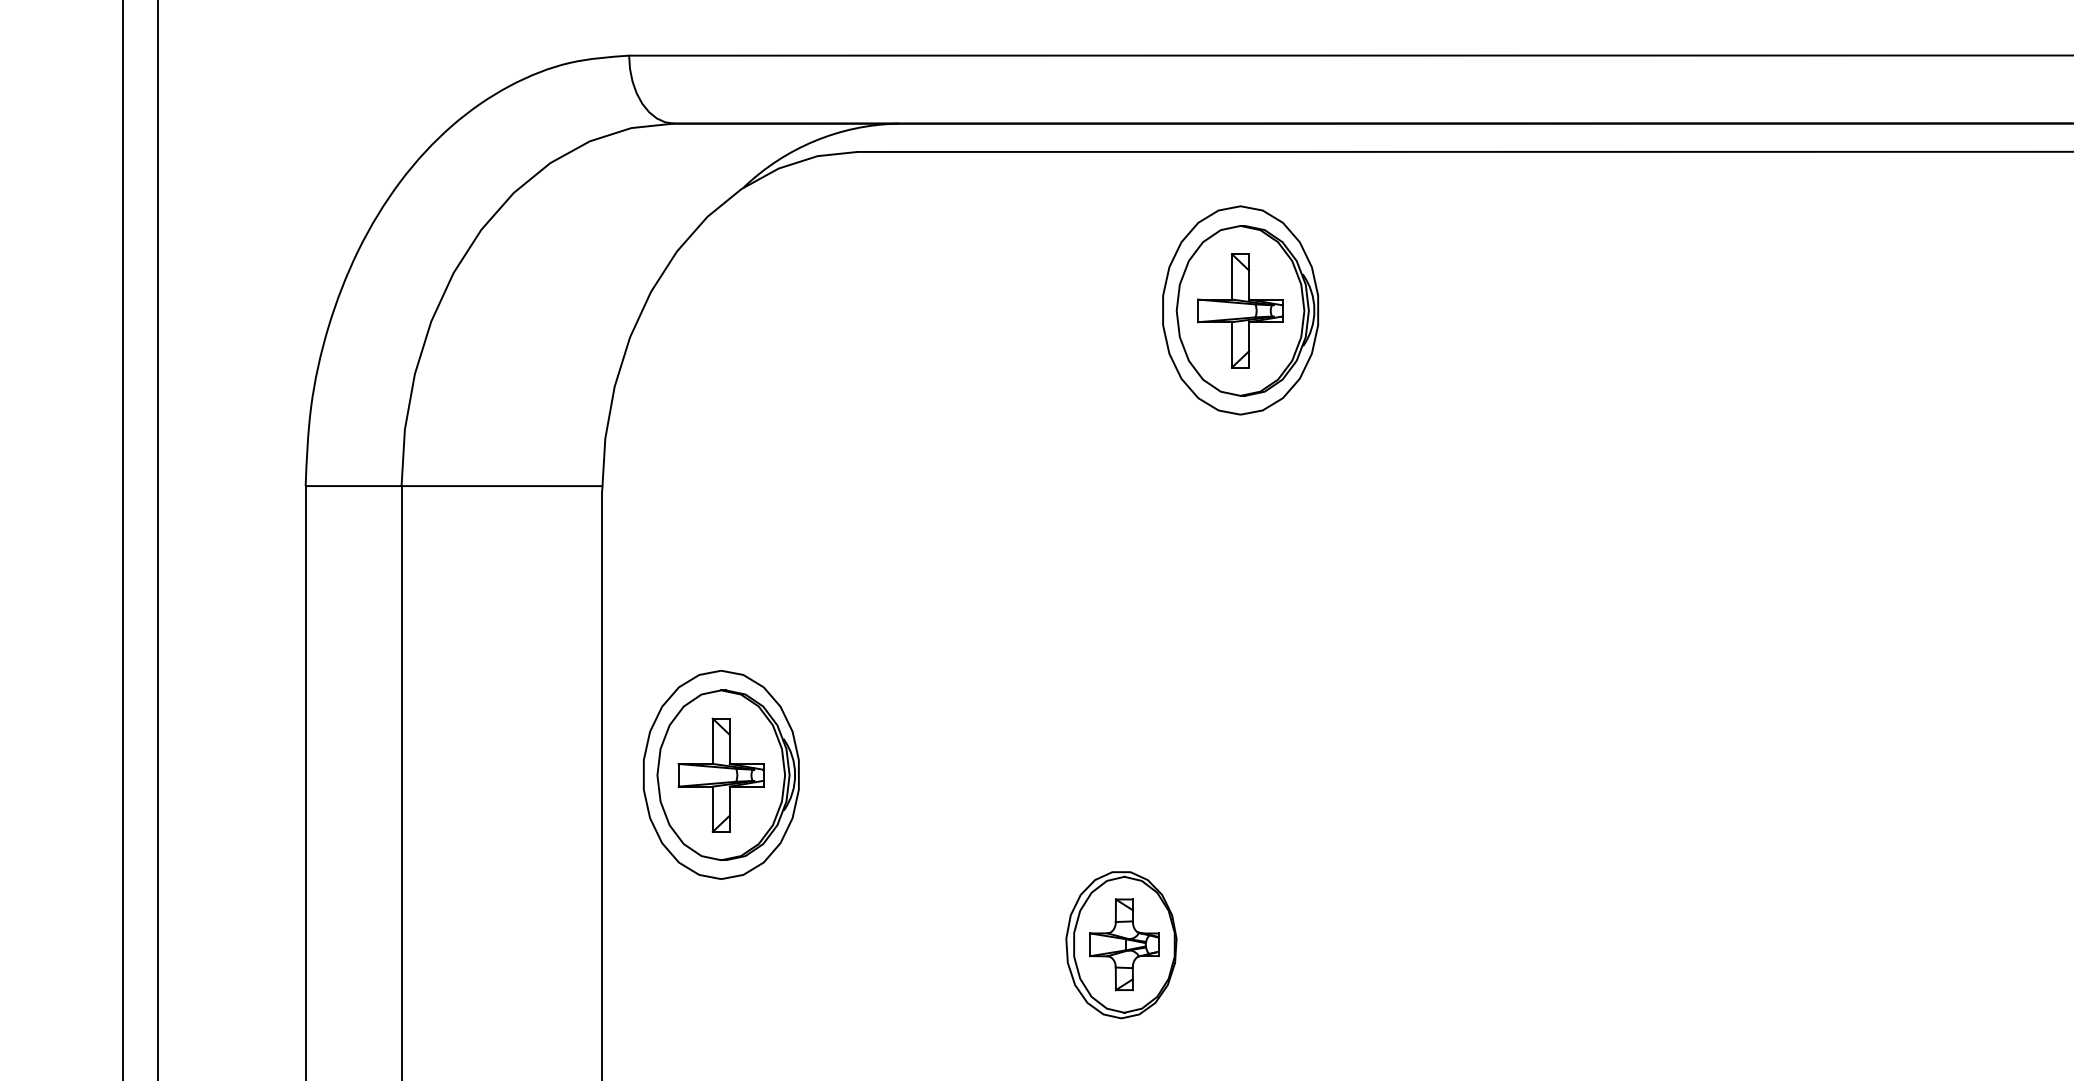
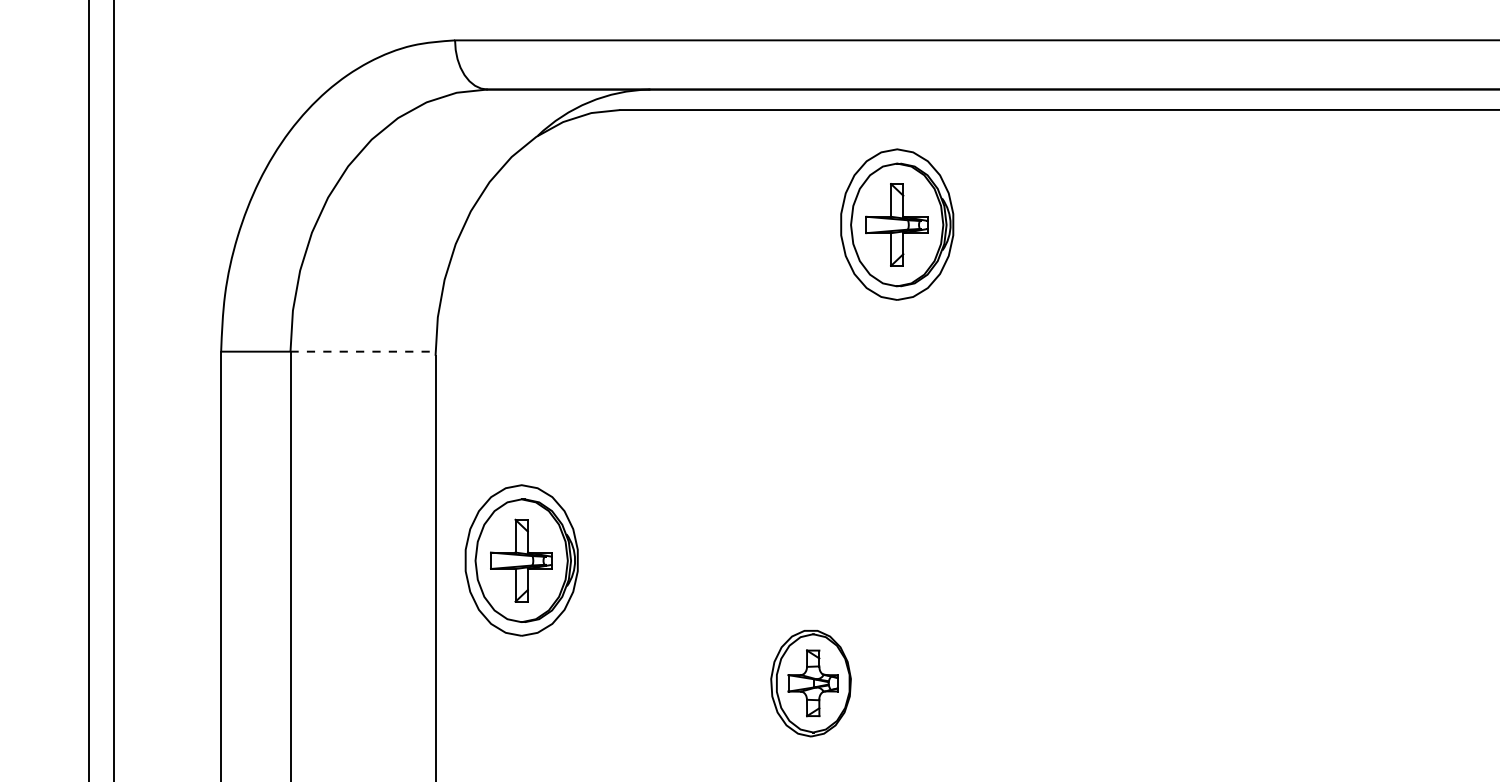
line: (502, 485) -> (363, 351), solid -> dashed

